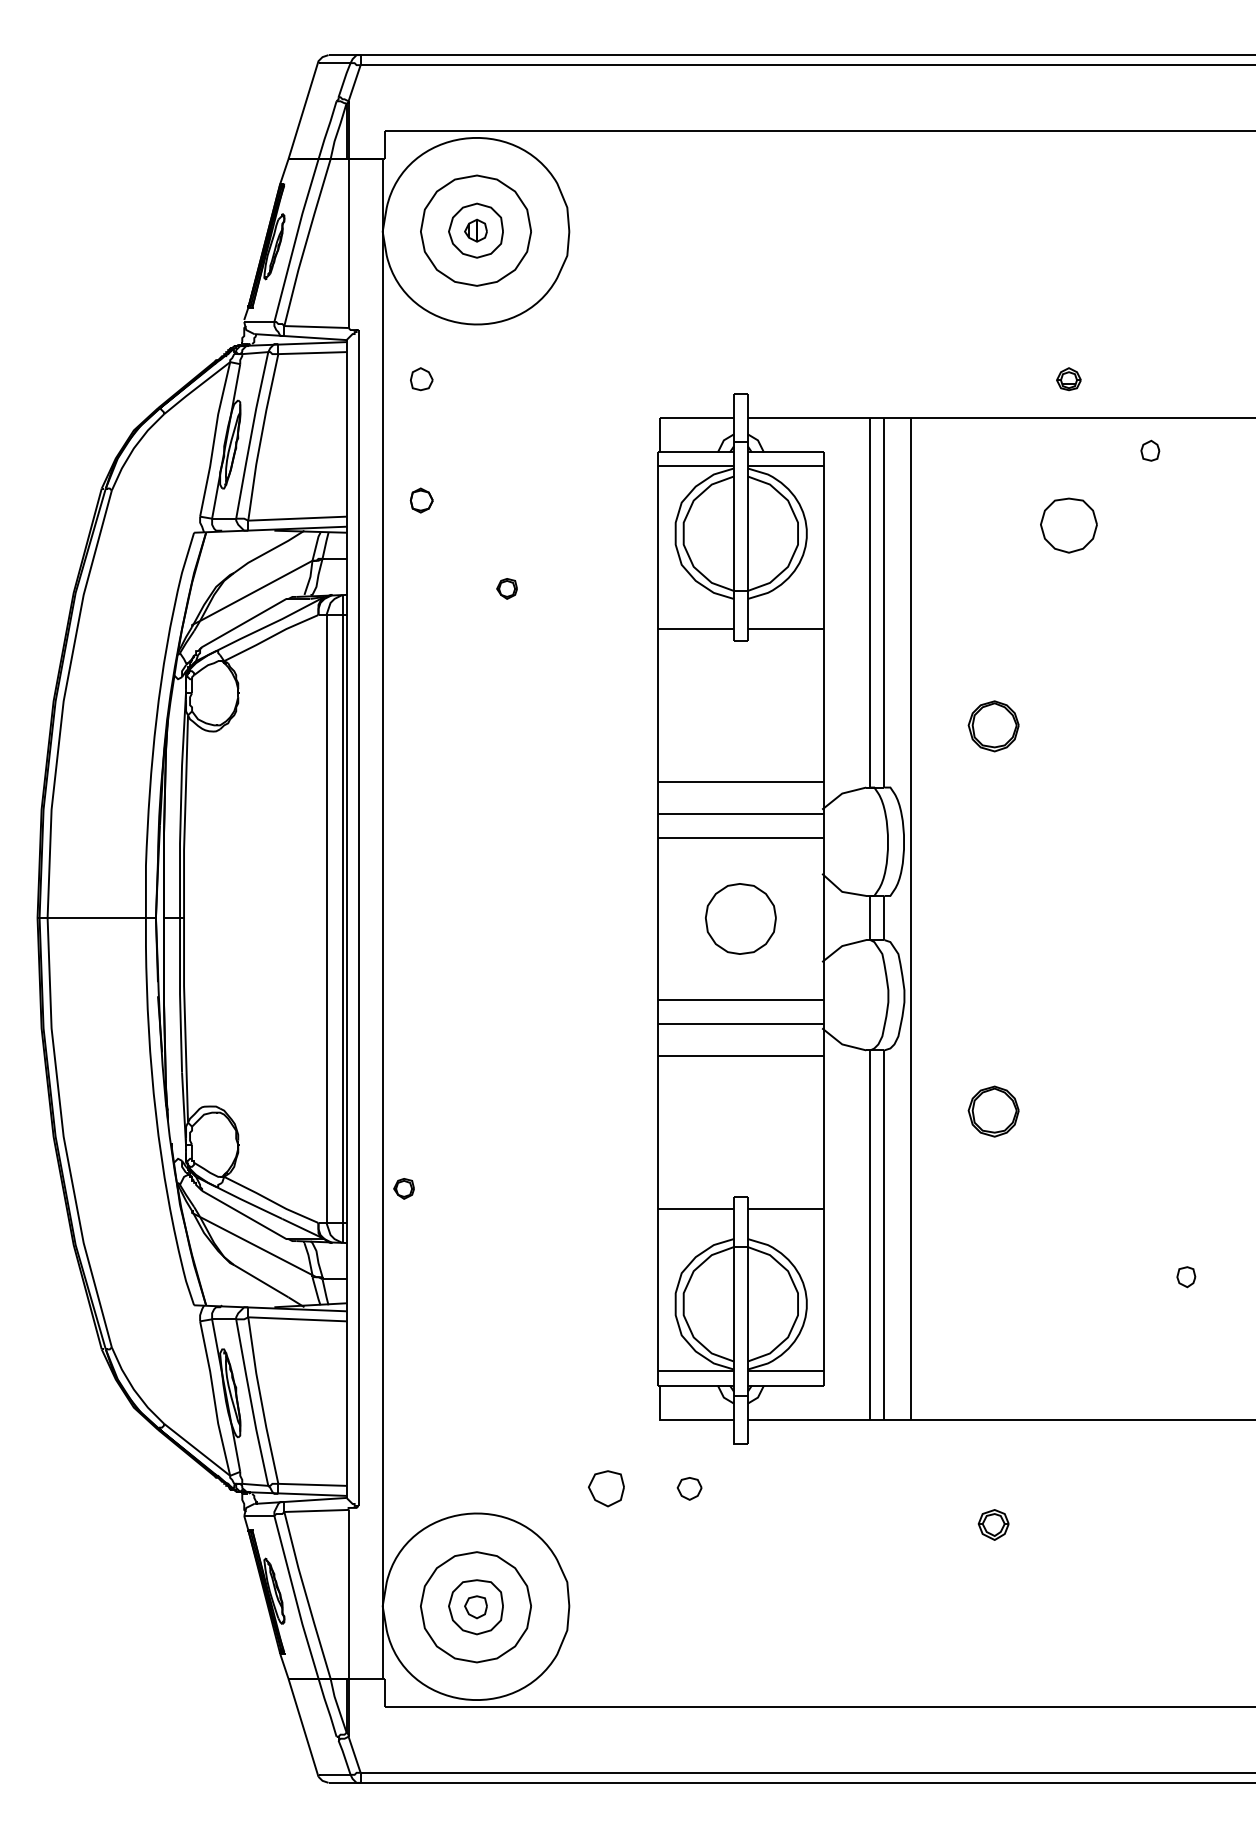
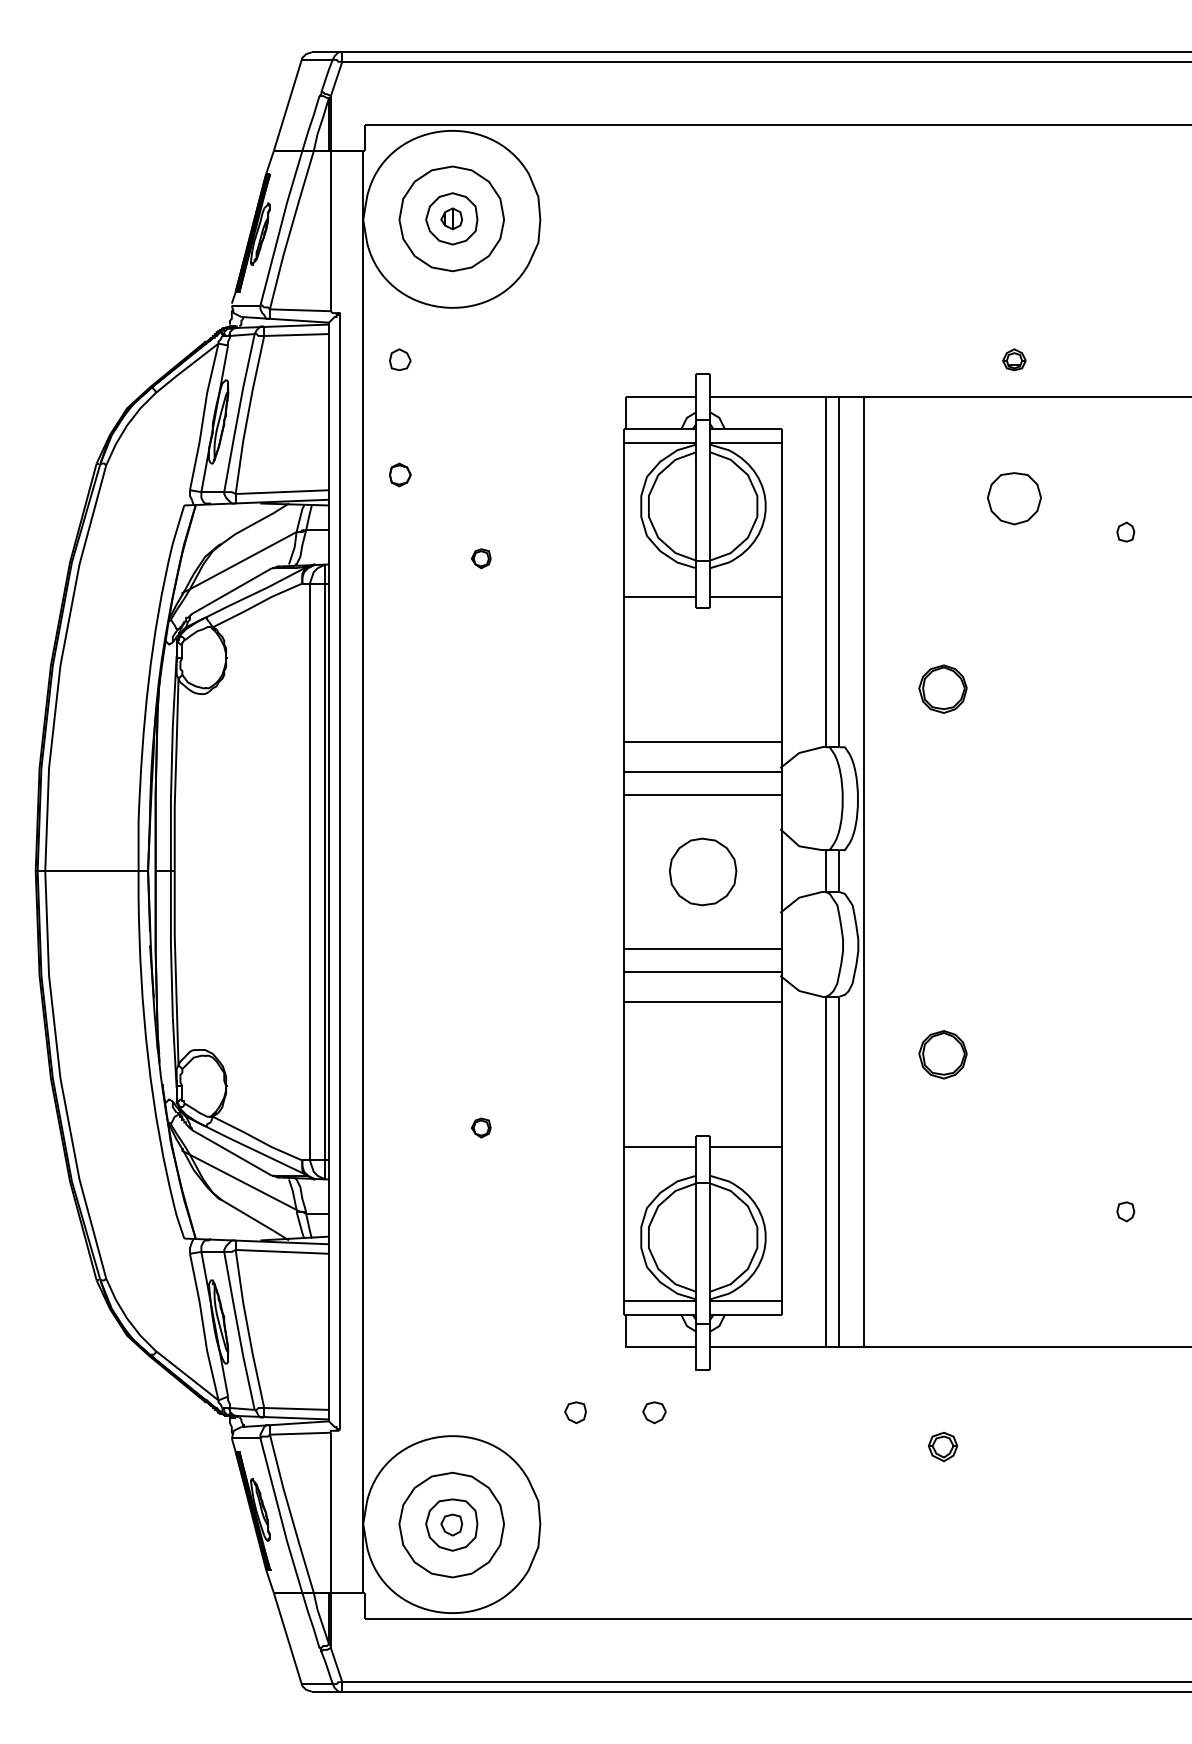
part: (1150, 450) -> (1125, 531), moved
part: (403, 1188) -> (480, 1127), moved
part: (606, 1488) -> (575, 1412), size x0.62

